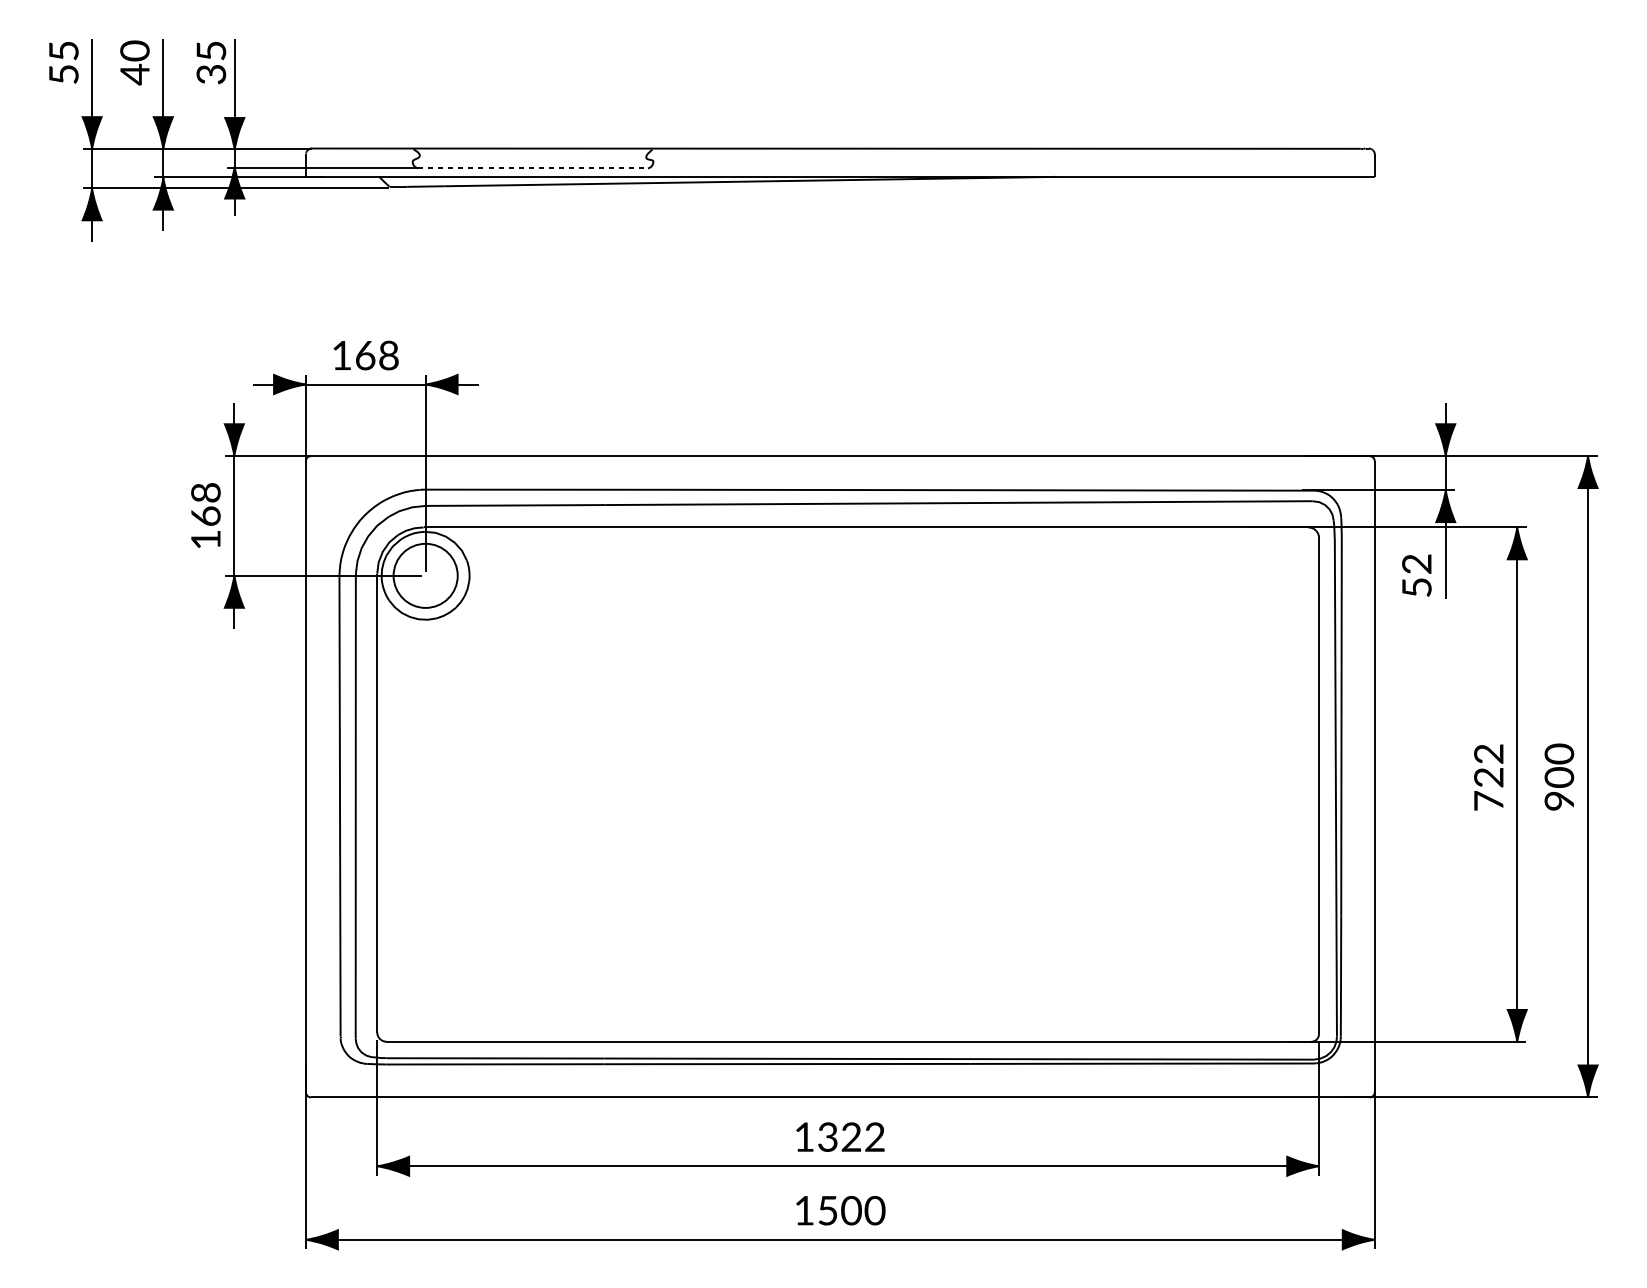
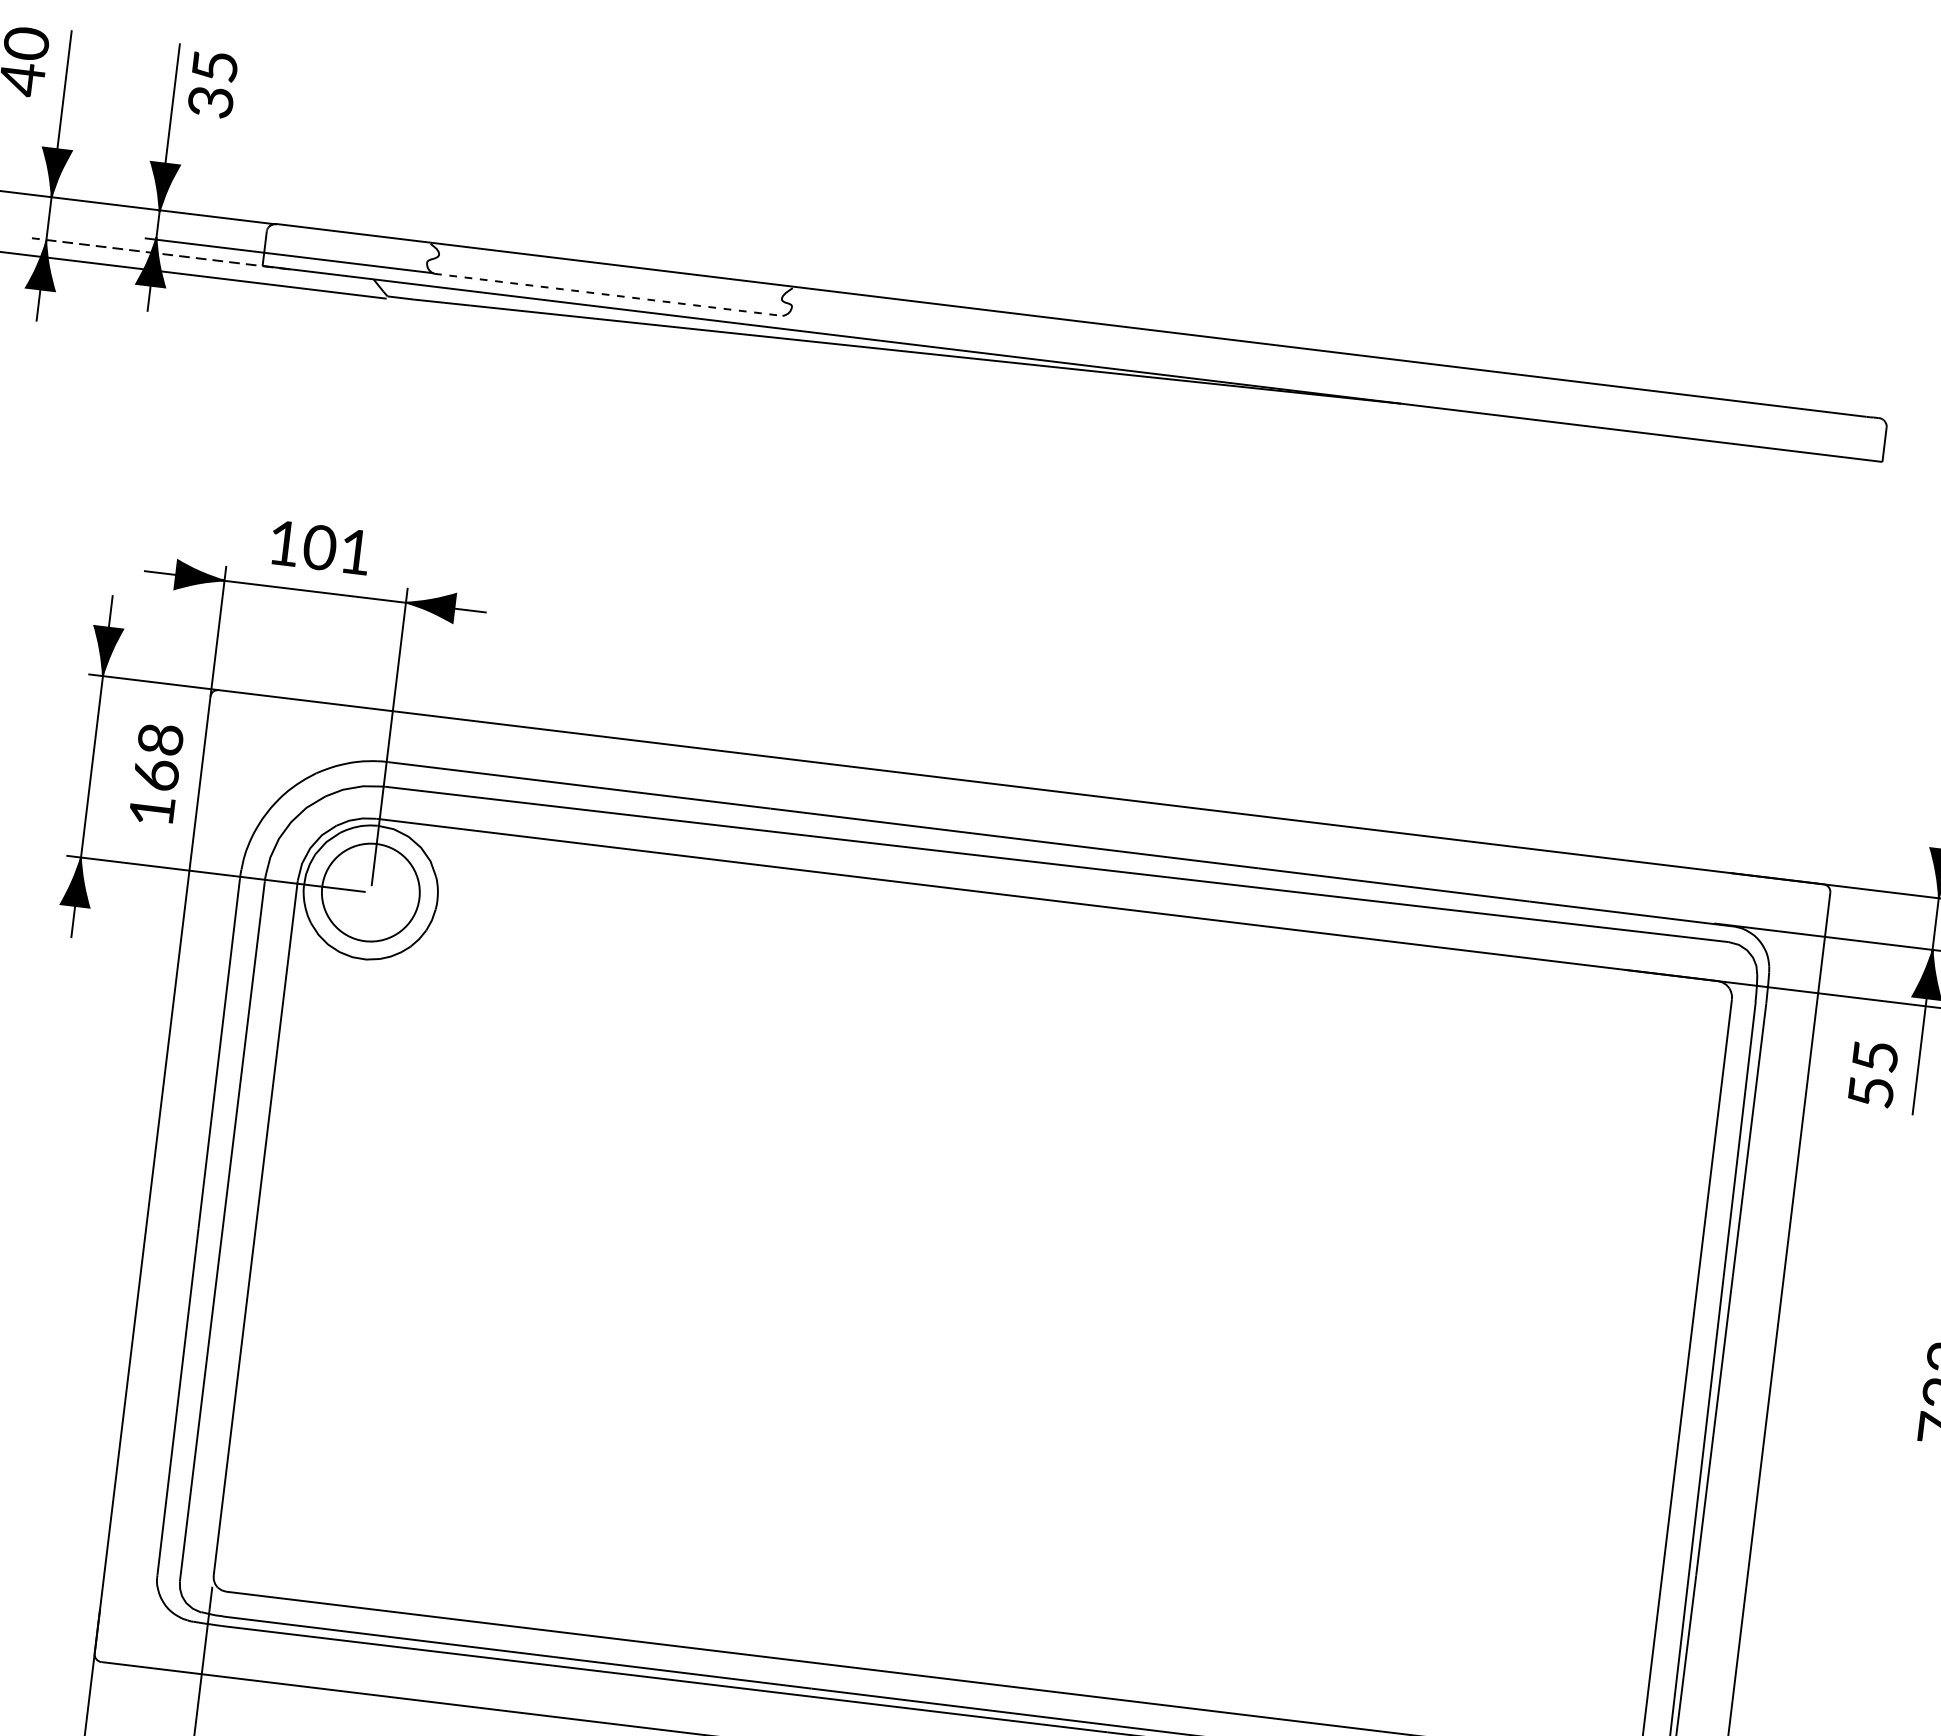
text: (211, 63) -> (212, 85), moved
line: (238, 177) -> (160, 254), solid -> dashed
text: (376, 355) -> (336, 549), 168 -> 101
text: (205, 515) -> (155, 773), moved
text: (1416, 563) -> (1874, 1055), 52 -> 55

